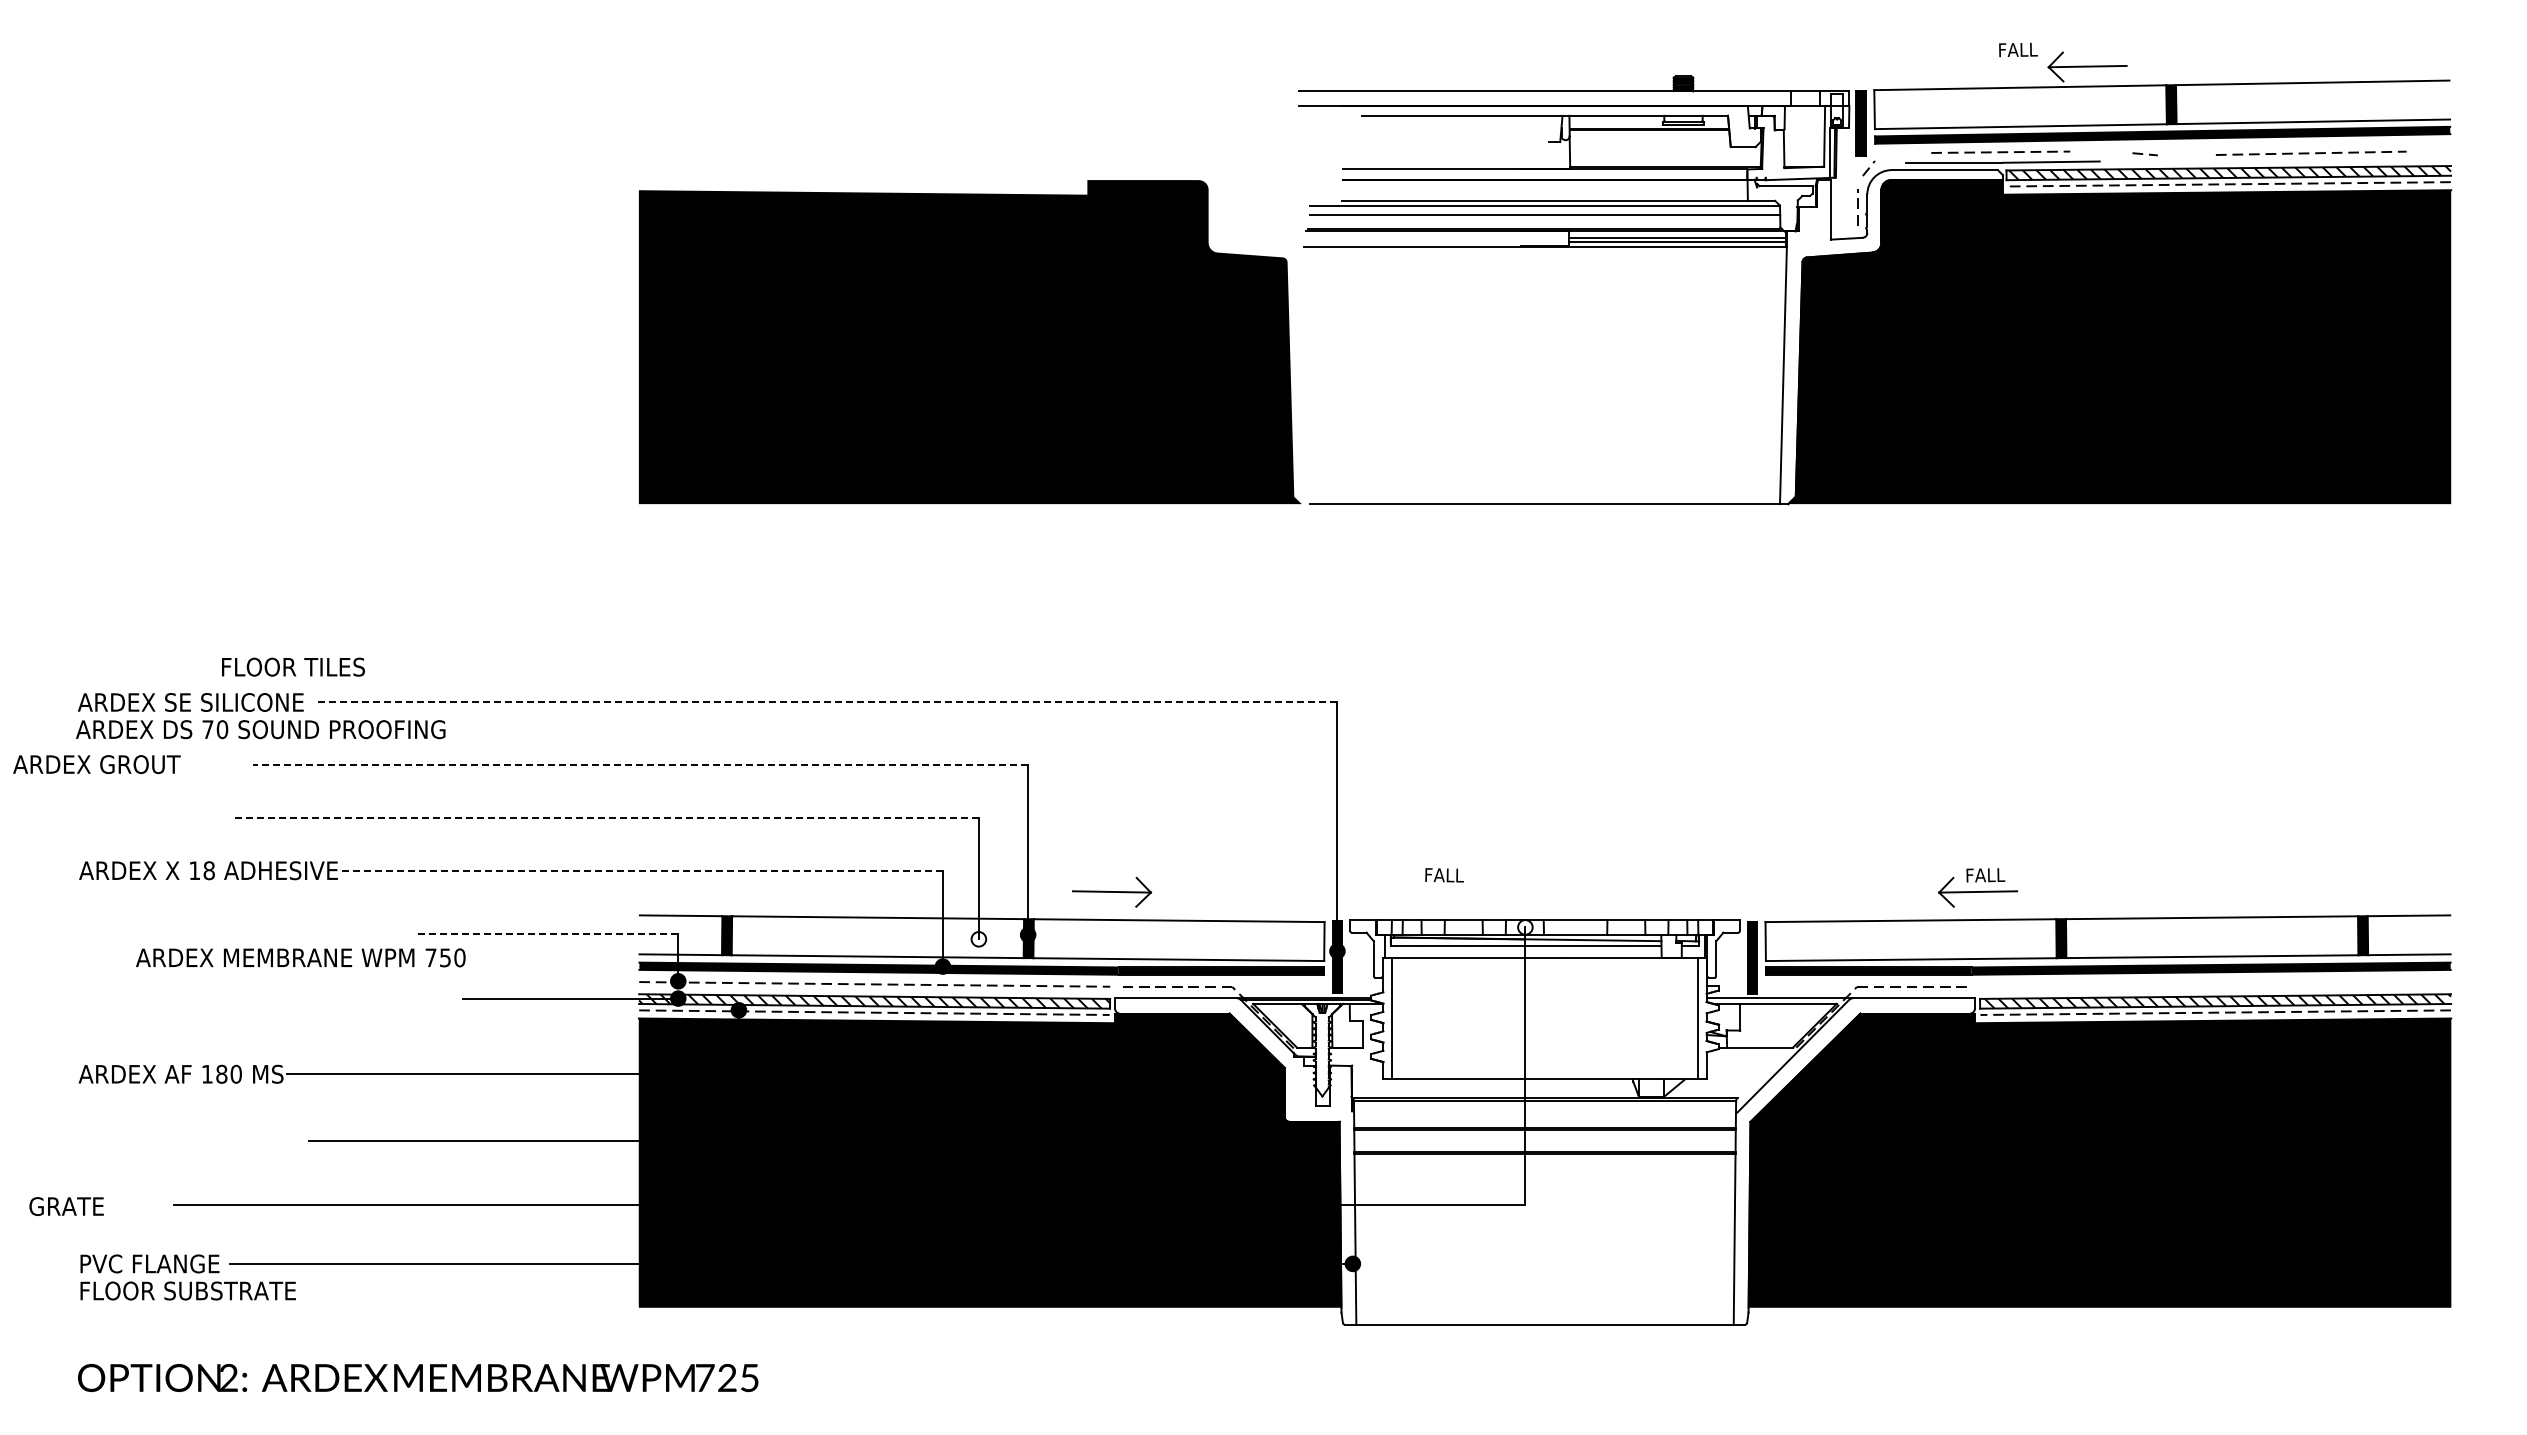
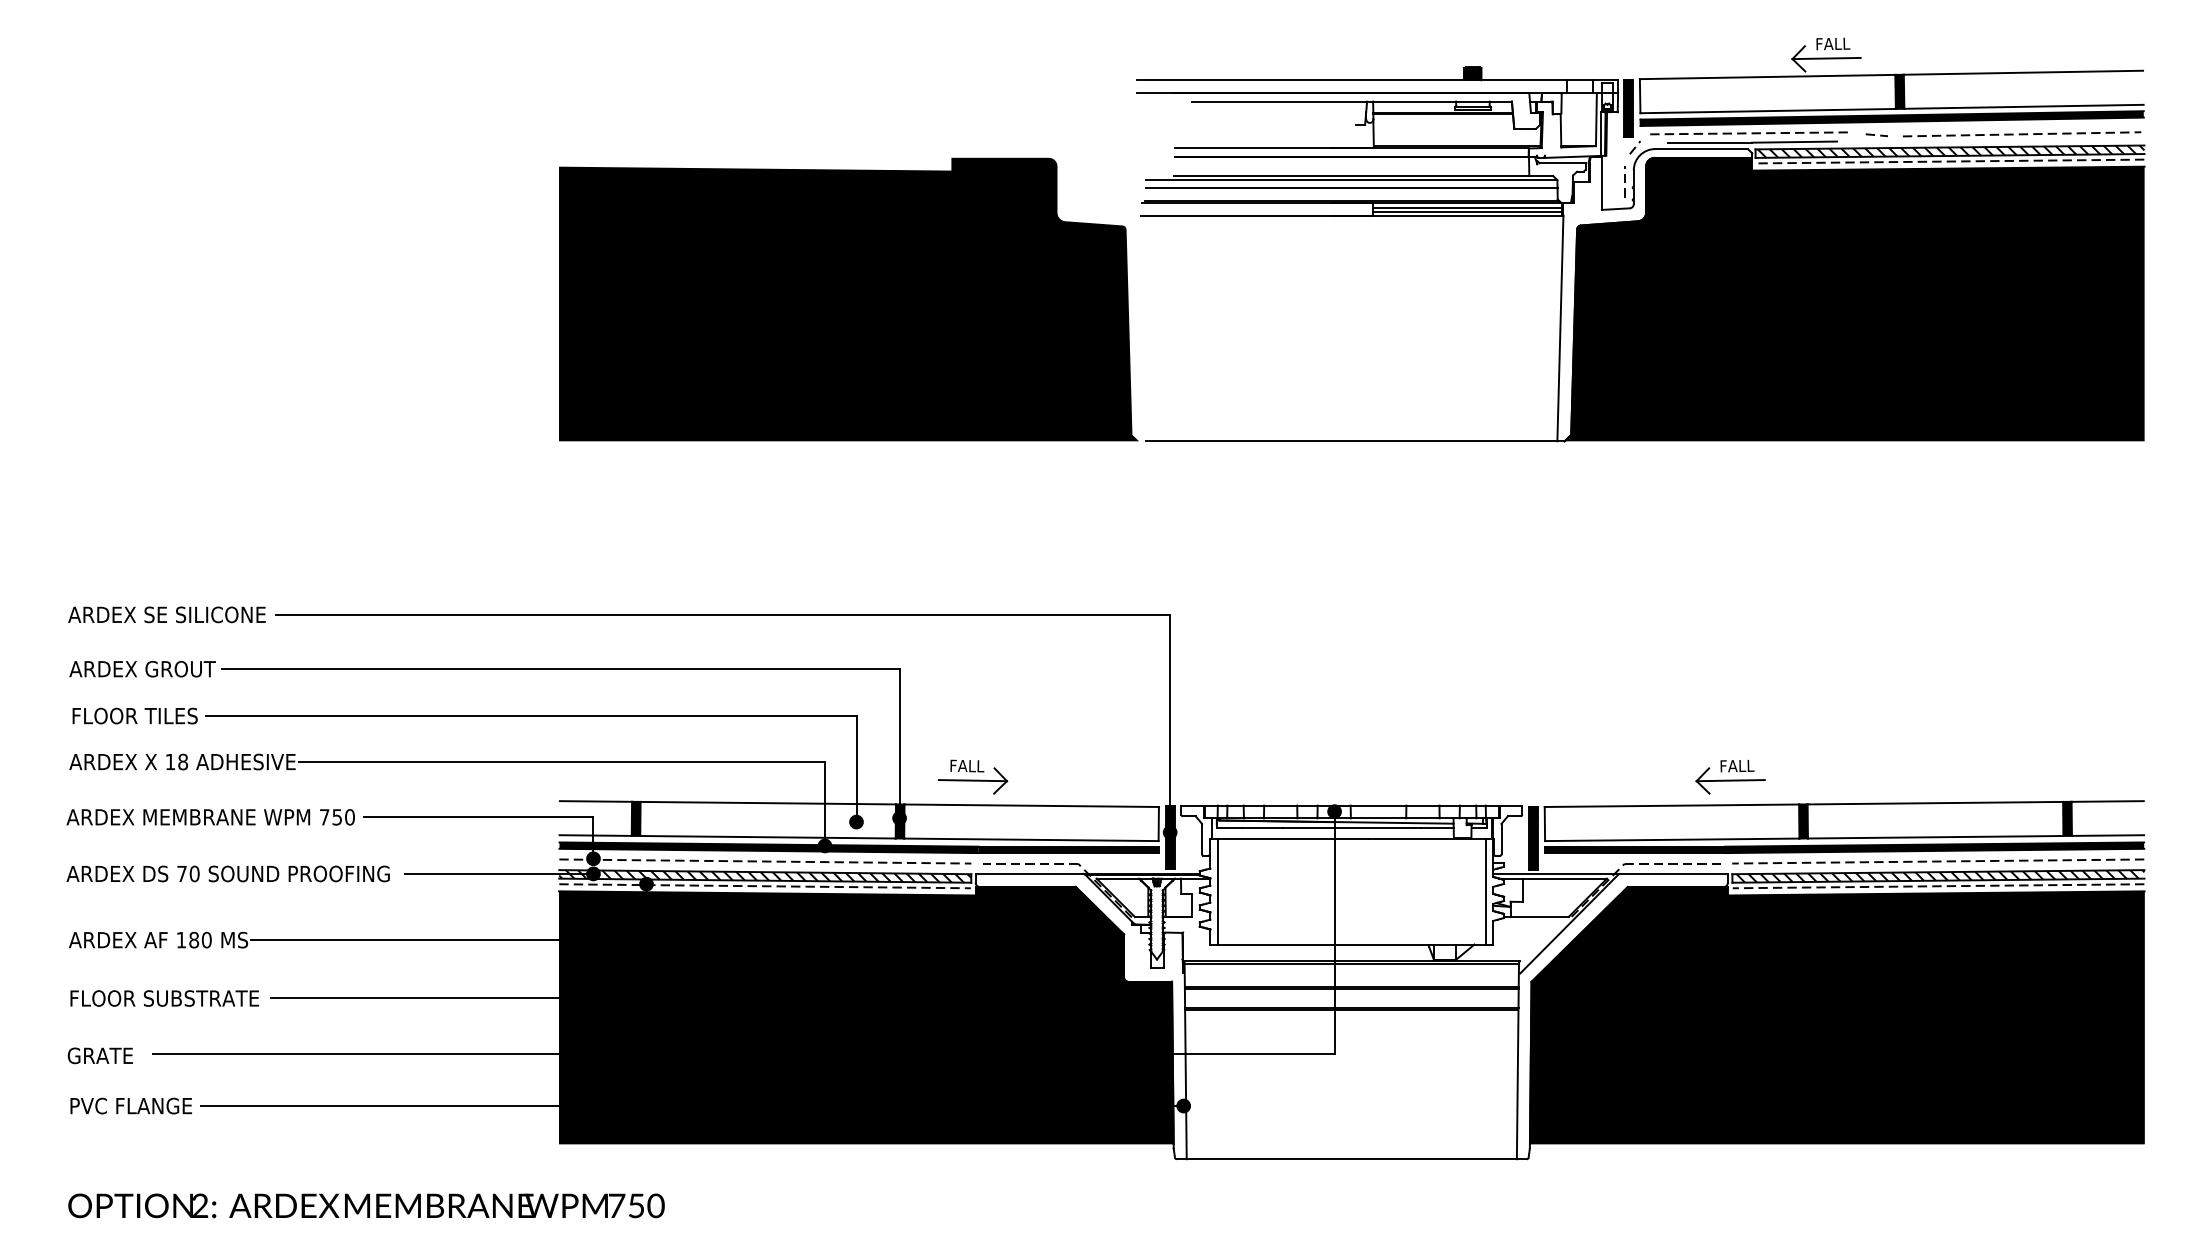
text: (2018, 49) -> (1833, 43), moved
part: (1998, 152) -> (1748, 133), size x1.67
part: (2311, 153) -> (2022, 134), size x1.43
text: (293, 666) -> (135, 715), moved
line: (825, 702) -> (722, 614), dashed -> solid
text: (260, 729) -> (227, 873), moved
text: (96, 764) -> (142, 669), moved
line: (640, 764) -> (560, 669), dashed -> solid
line: (607, 818) -> (531, 716), dashed -> solid
line: (642, 870) -> (562, 761), dashed -> solid
text: (1444, 875) -> (967, 766), moved
fill: (1525, 927) -> (1334, 811), added
line: (546, 933) -> (478, 816), dashed -> solid
fill: (978, 939) -> (856, 822), added
text: (300, 957) -> (210, 816), moved
part: (2214, 984) -> (1937, 861), added
text: (66, 1206) -> (100, 1055), moved
text: (187, 1290) -> (164, 998), moved
text: (738, 1378) -> (646, 1206), 725 -> 750

